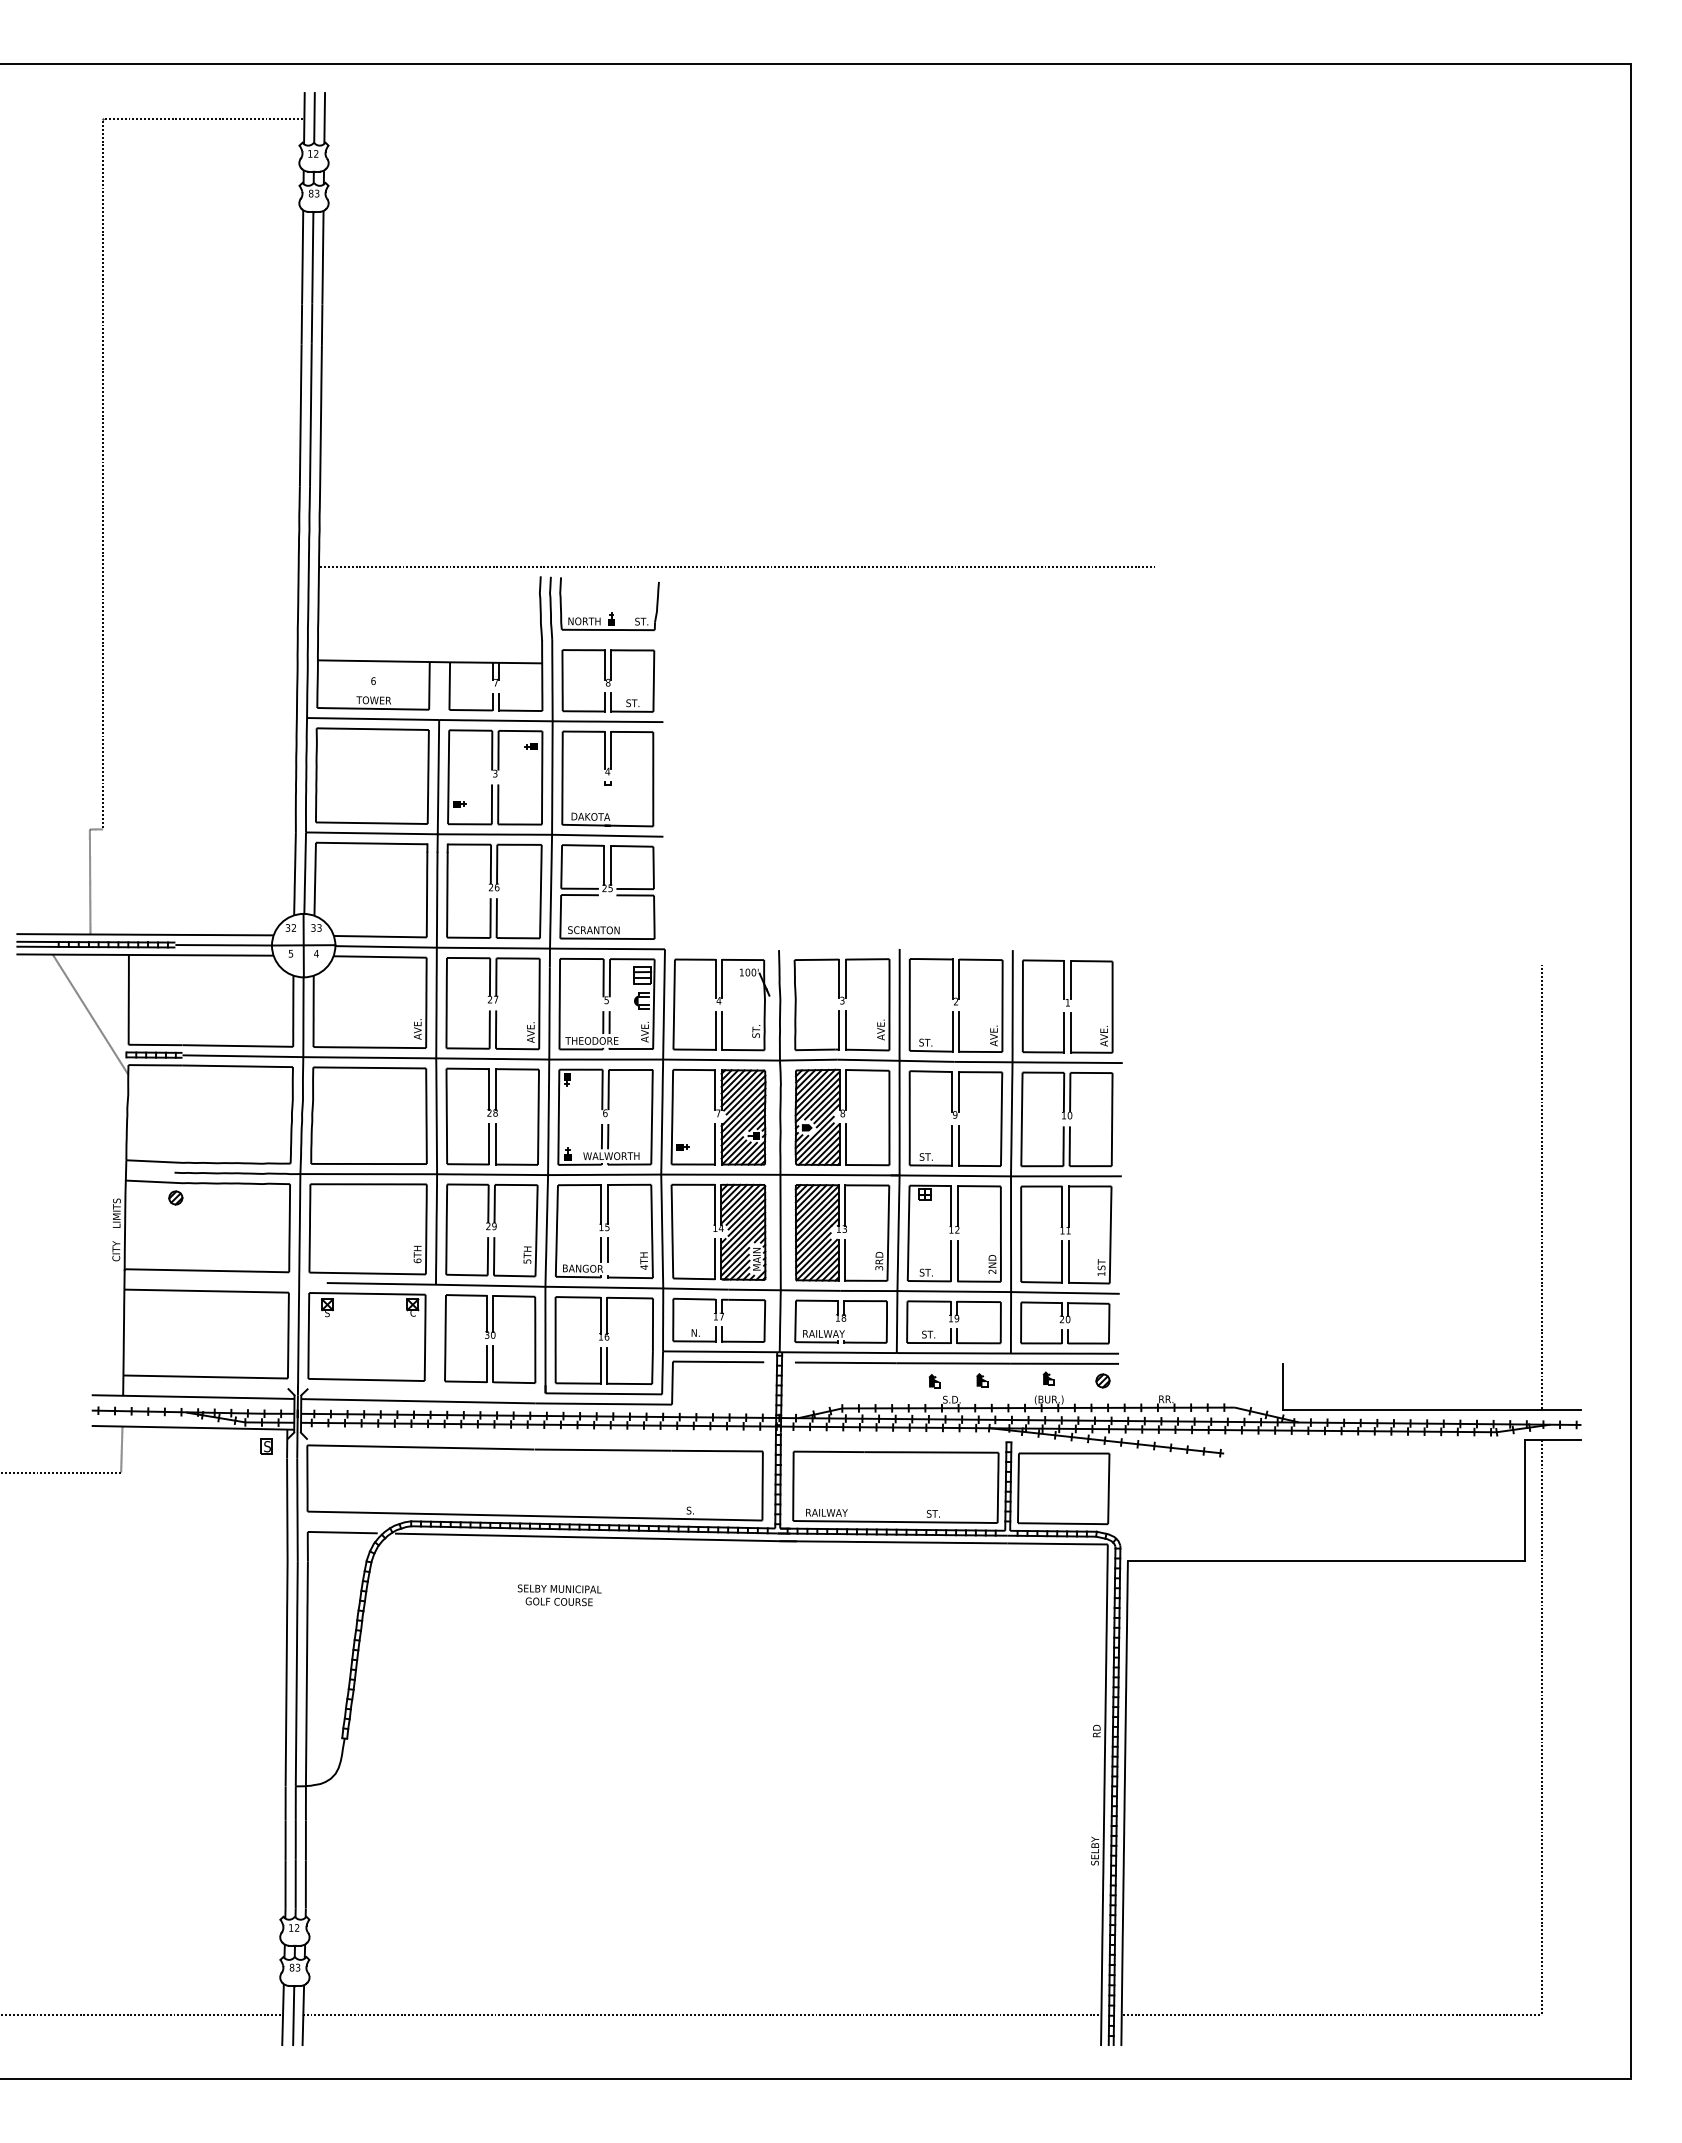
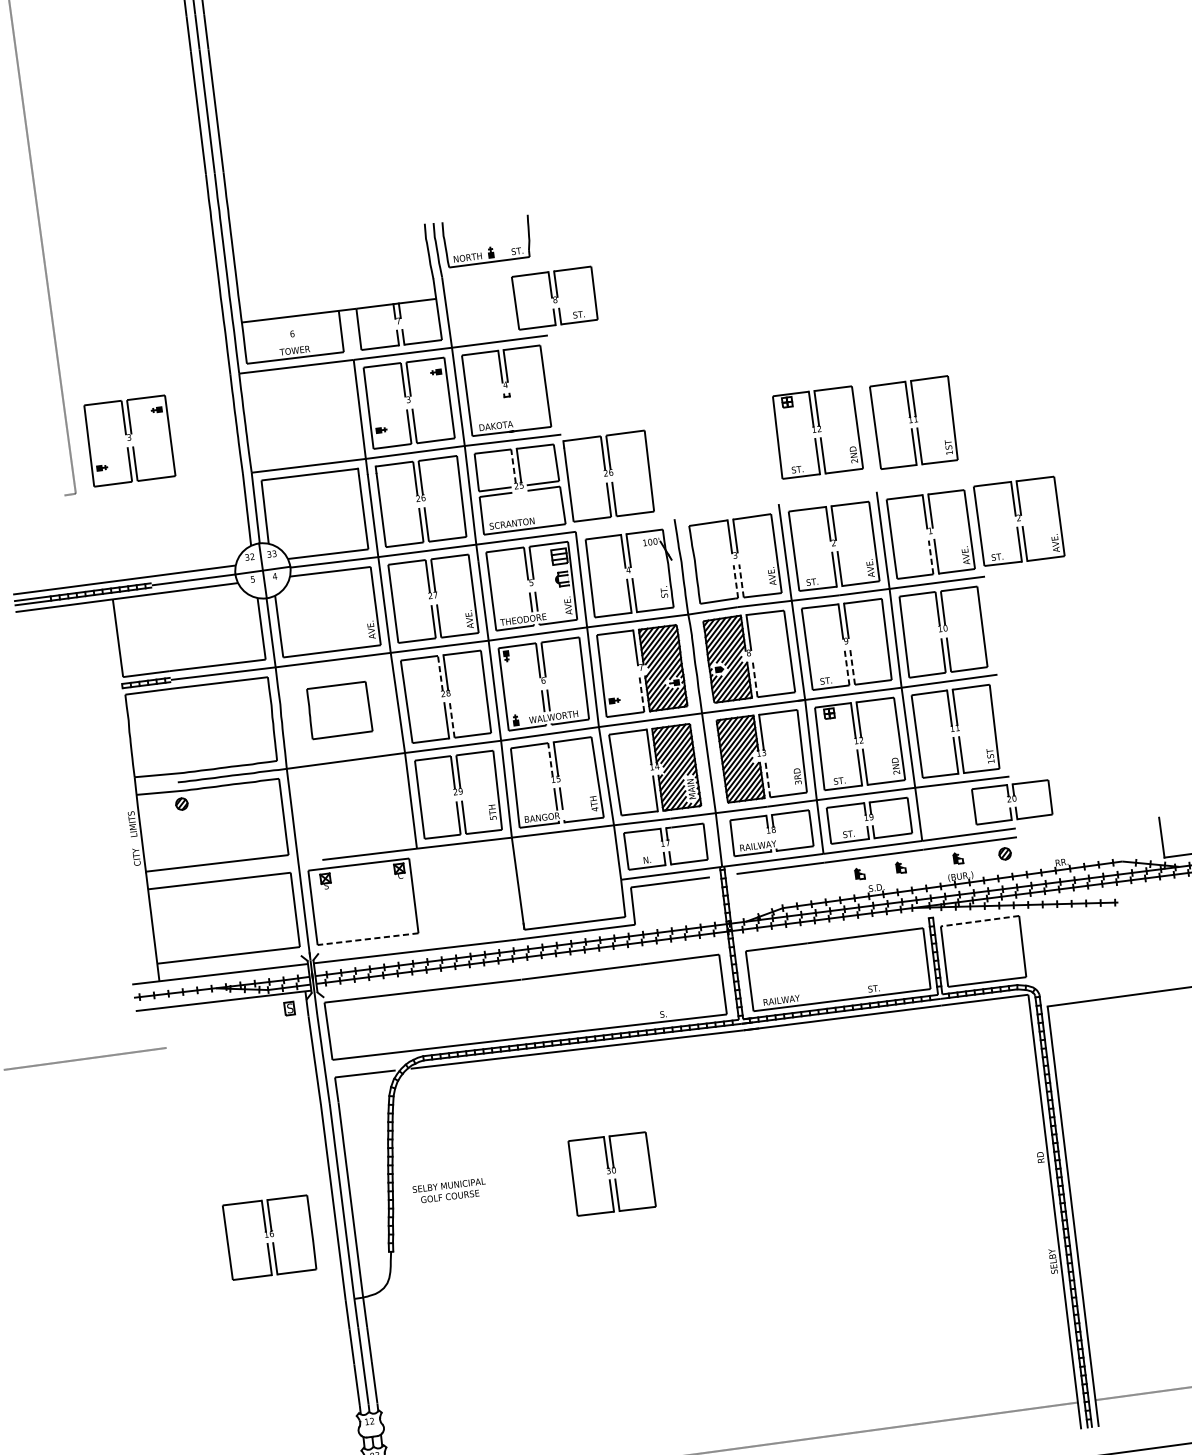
line: (736, 567) -> (593, 193), removed
part: (608, 680) -> (555, 297), moved
part: (372, 775) -> (302, 415), removed
part: (172, 777) -> (129, 440), added
line: (604, 865) -> (513, 466), solid -> dashed
part: (953, 873) -> (816, 432), added
part: (1066, 877) -> (914, 422), added
line: (89, 881) -> (70, 540), removed
part: (711, 891) -> (609, 476), added
part: (1169, 1005) -> (1018, 521), added
line: (90, 1014) -> (86, 655), removed
line: (839, 1030) -> (736, 581), solid -> dashed
line: (845, 1030) -> (741, 580), solid -> dashed
line: (1064, 1032) -> (931, 557), solid -> dashed
line: (489, 1088) -> (440, 672), solid -> dashed
part: (368, 1115) -> (338, 710), size x0.6
line: (495, 1143) -> (451, 719), solid -> dashed
line: (715, 1143) -> (642, 693), solid -> dashed
line: (845, 1144) -> (754, 679), solid -> dashed
line: (952, 1145) -> (847, 667), solid -> dashed
line: (958, 1145) -> (852, 667), solid -> dashed
line: (601, 1204) -> (550, 759), solid -> dashed
part: (367, 1229) -> (351, 808), removed
line: (845, 1259) -> (768, 778), solid -> dashed
part: (1065, 1322) -> (1012, 801), moved
part: (490, 1338) -> (611, 1173), moved
part: (603, 1340) -> (269, 1237), moved
line: (366, 1379) -> (367, 938), solid -> dashed
line: (121, 1449) -> (164, 1027), removed
line: (1063, 1453) -> (979, 921), solid -> dashed
text: (559, 1595) -> (449, 1191), moved

